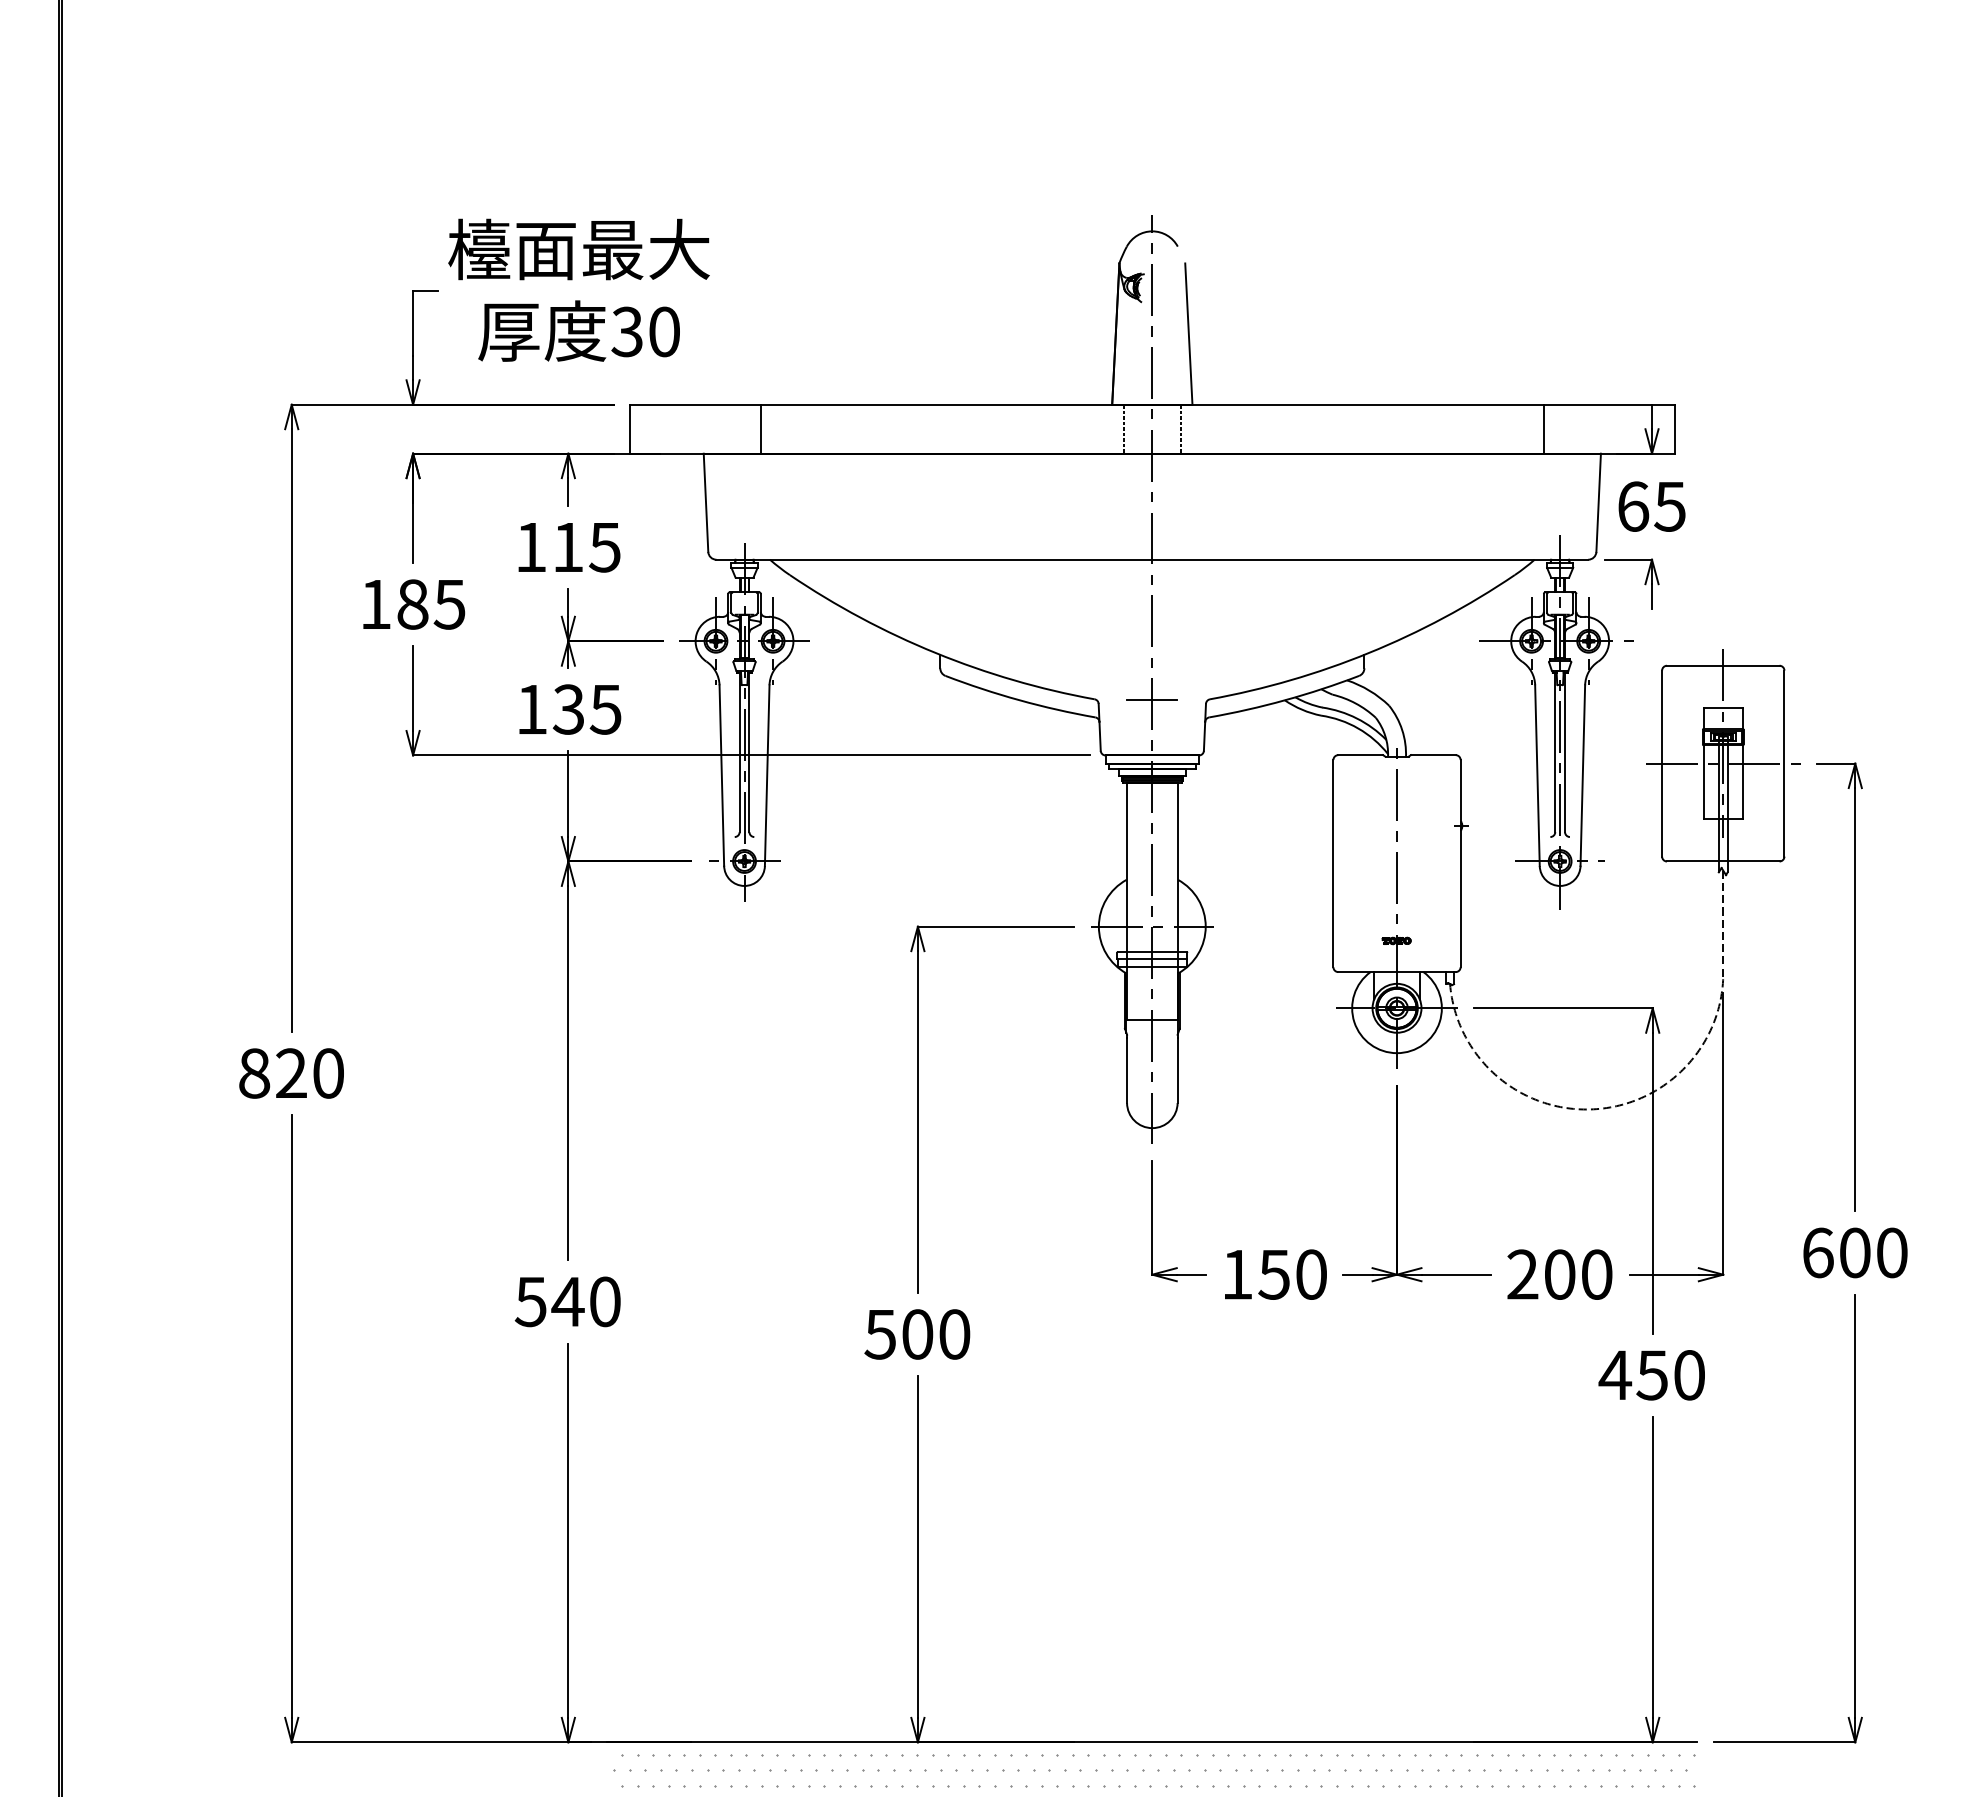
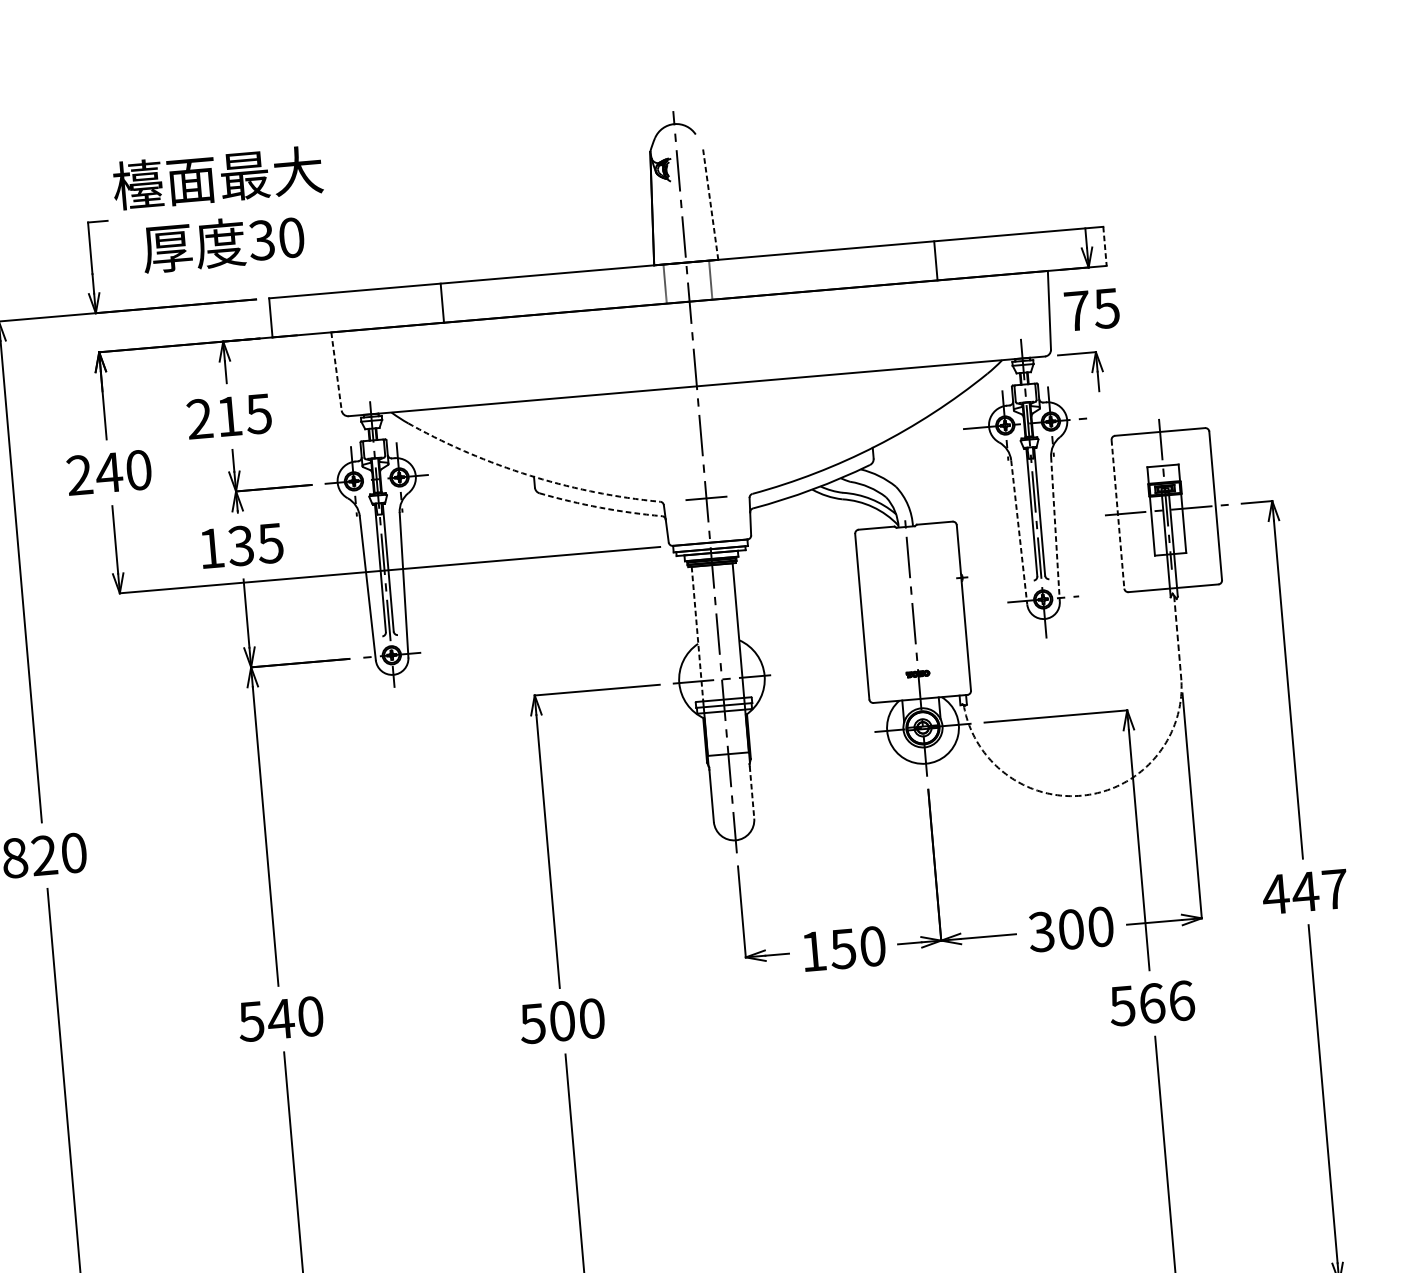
line: (1188, 334) -> (710, 204), solid -> dashed
line: (760, 428) -> (442, 302), moved
line: (1543, 428) -> (935, 260), moved
line: (1674, 429) -> (1104, 246), solid -> dashed
line: (706, 503) -> (336, 371), solid -> dashed
text: (1633, 506) -> (1077, 310), 65 -> 75
text: (530, 546) -> (199, 418), 115 -> 215
text: (412, 604) -> (109, 472), 185 -> 240
arc: (935, 653) -> (530, 476), solid -> dashed
arc: (1019, 700) -> (600, 507), solid -> dashed
line: (1662, 763) -> (1118, 514), solid -> dashed
line: (1537, 776) -> (1019, 533), solid -> dashed
line: (1582, 776) -> (1055, 530), solid -> dashed
line: (1126, 868) -> (697, 634), solid -> dashed
line: (1177, 1070) -> (751, 792), solid -> dashed
text: (1854, 1252) -> (1305, 891), 600 -> 447
text: (1522, 1274) -> (1041, 931), 200 -> 300
text: (1651, 1375) -> (1151, 1003), 450 -> 566

